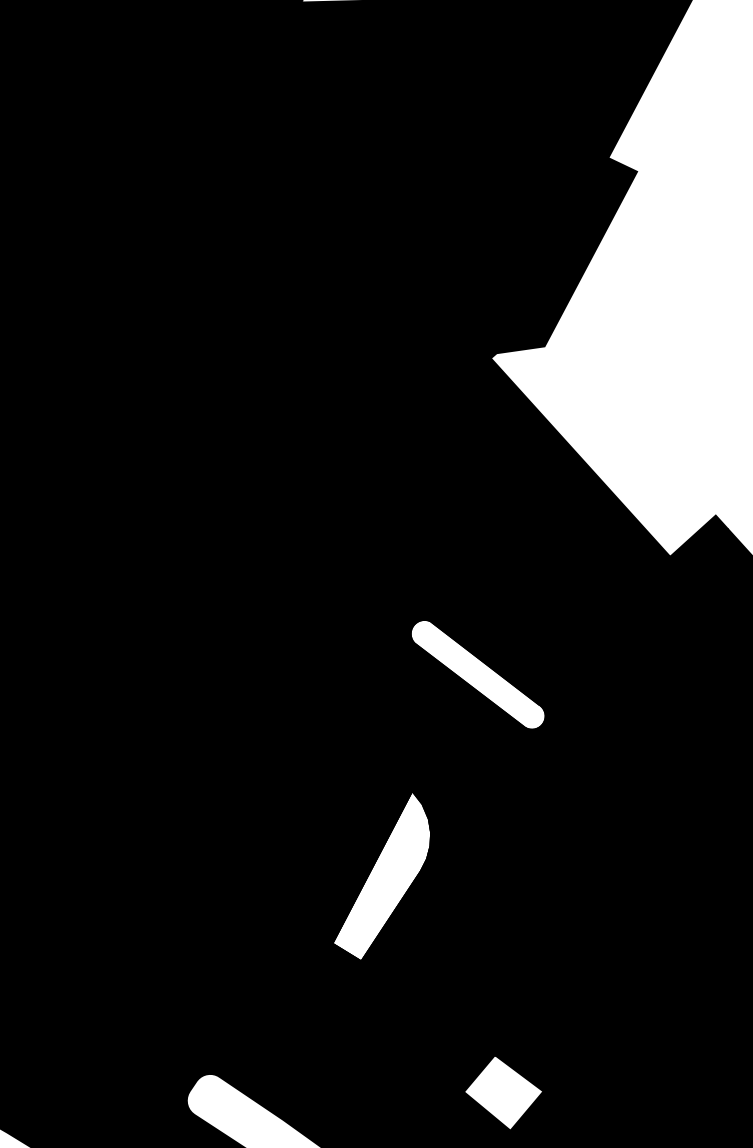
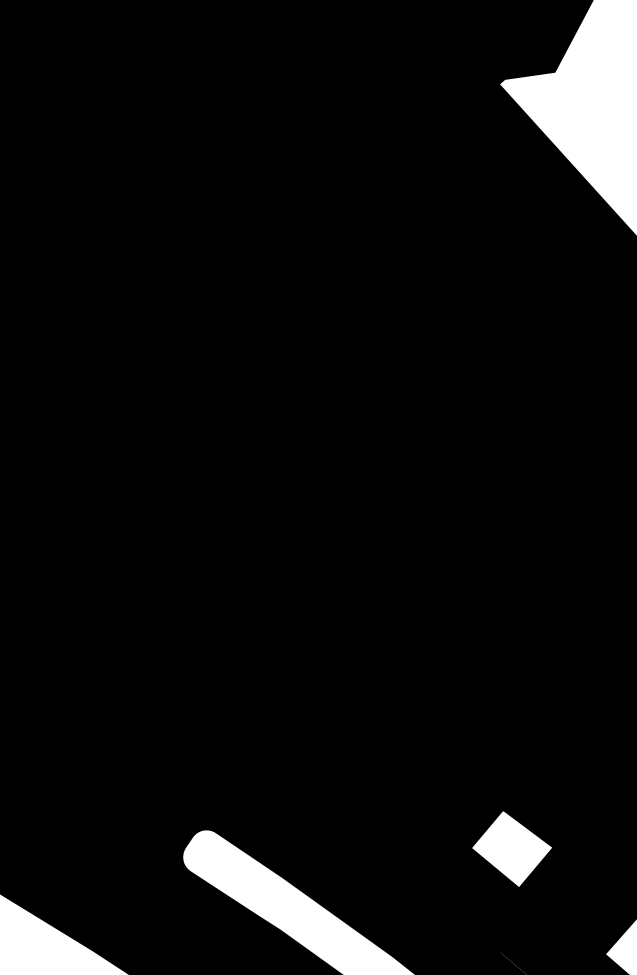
fill: (477, 674) -> (484, 413), added
fill: (381, 876) -> (384, 623), added

